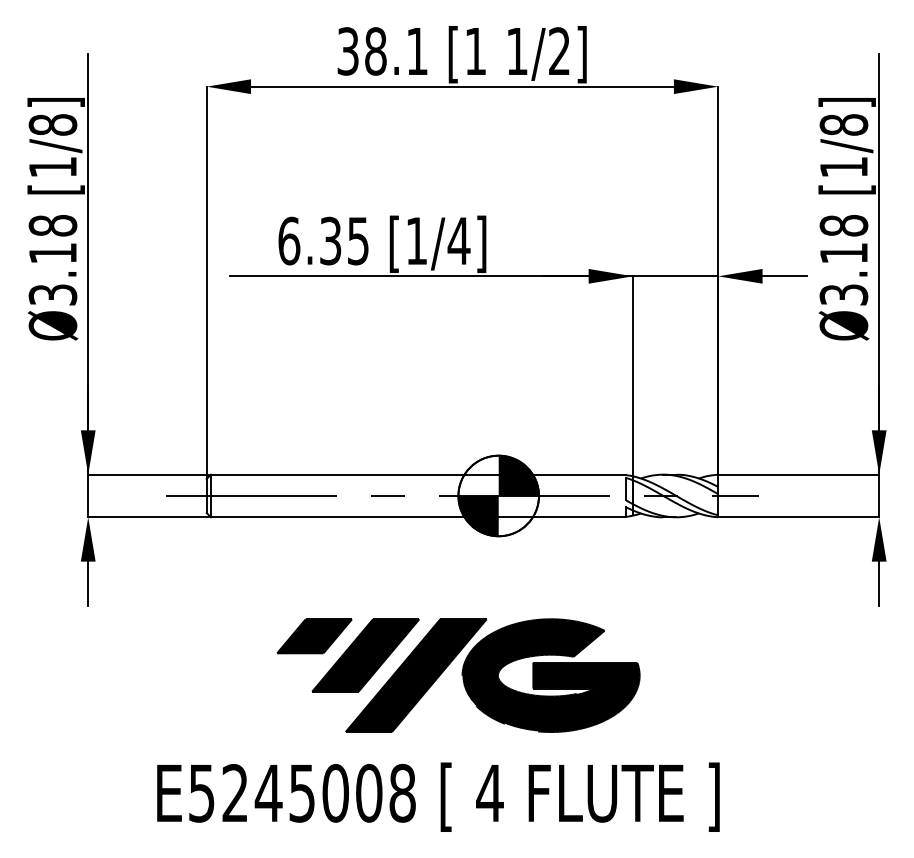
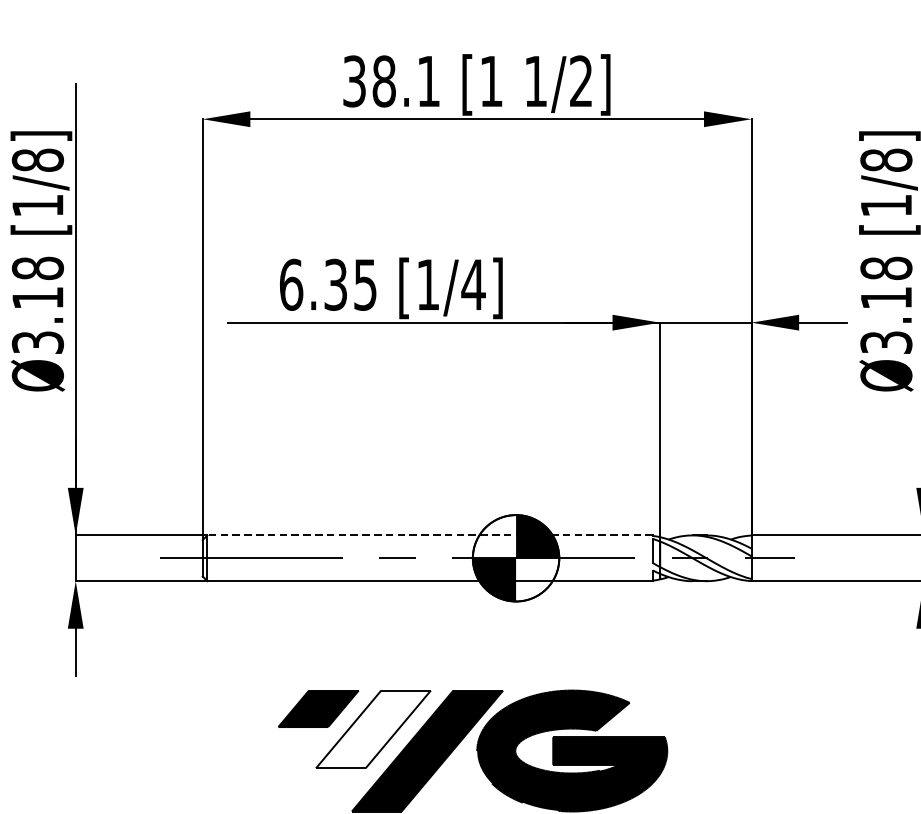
line: (418, 474) -> (430, 535), solid -> dashed
fill: (365, 655) -> (373, 729), removed

